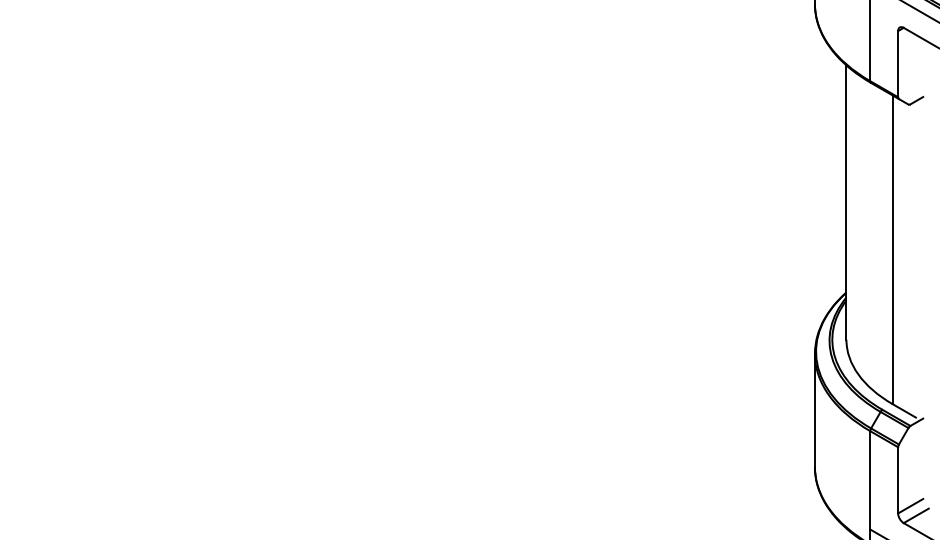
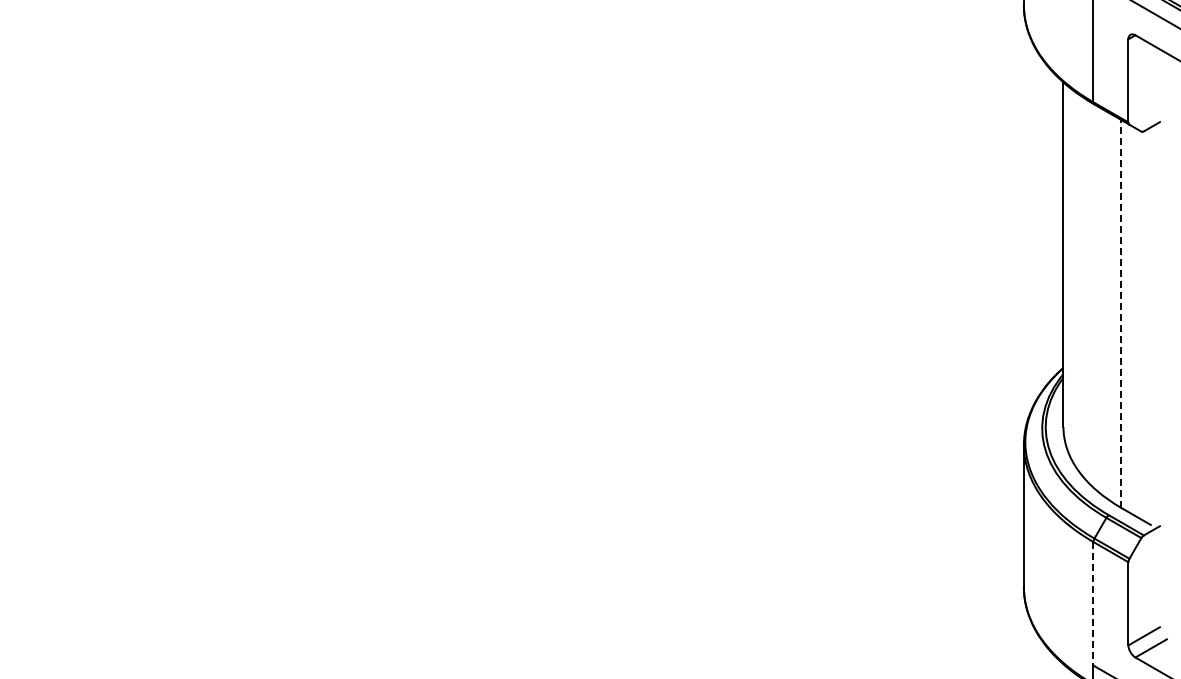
line: (892, 250) -> (1121, 314), solid -> dashed
line: (870, 480) -> (1093, 603), solid -> dashed

